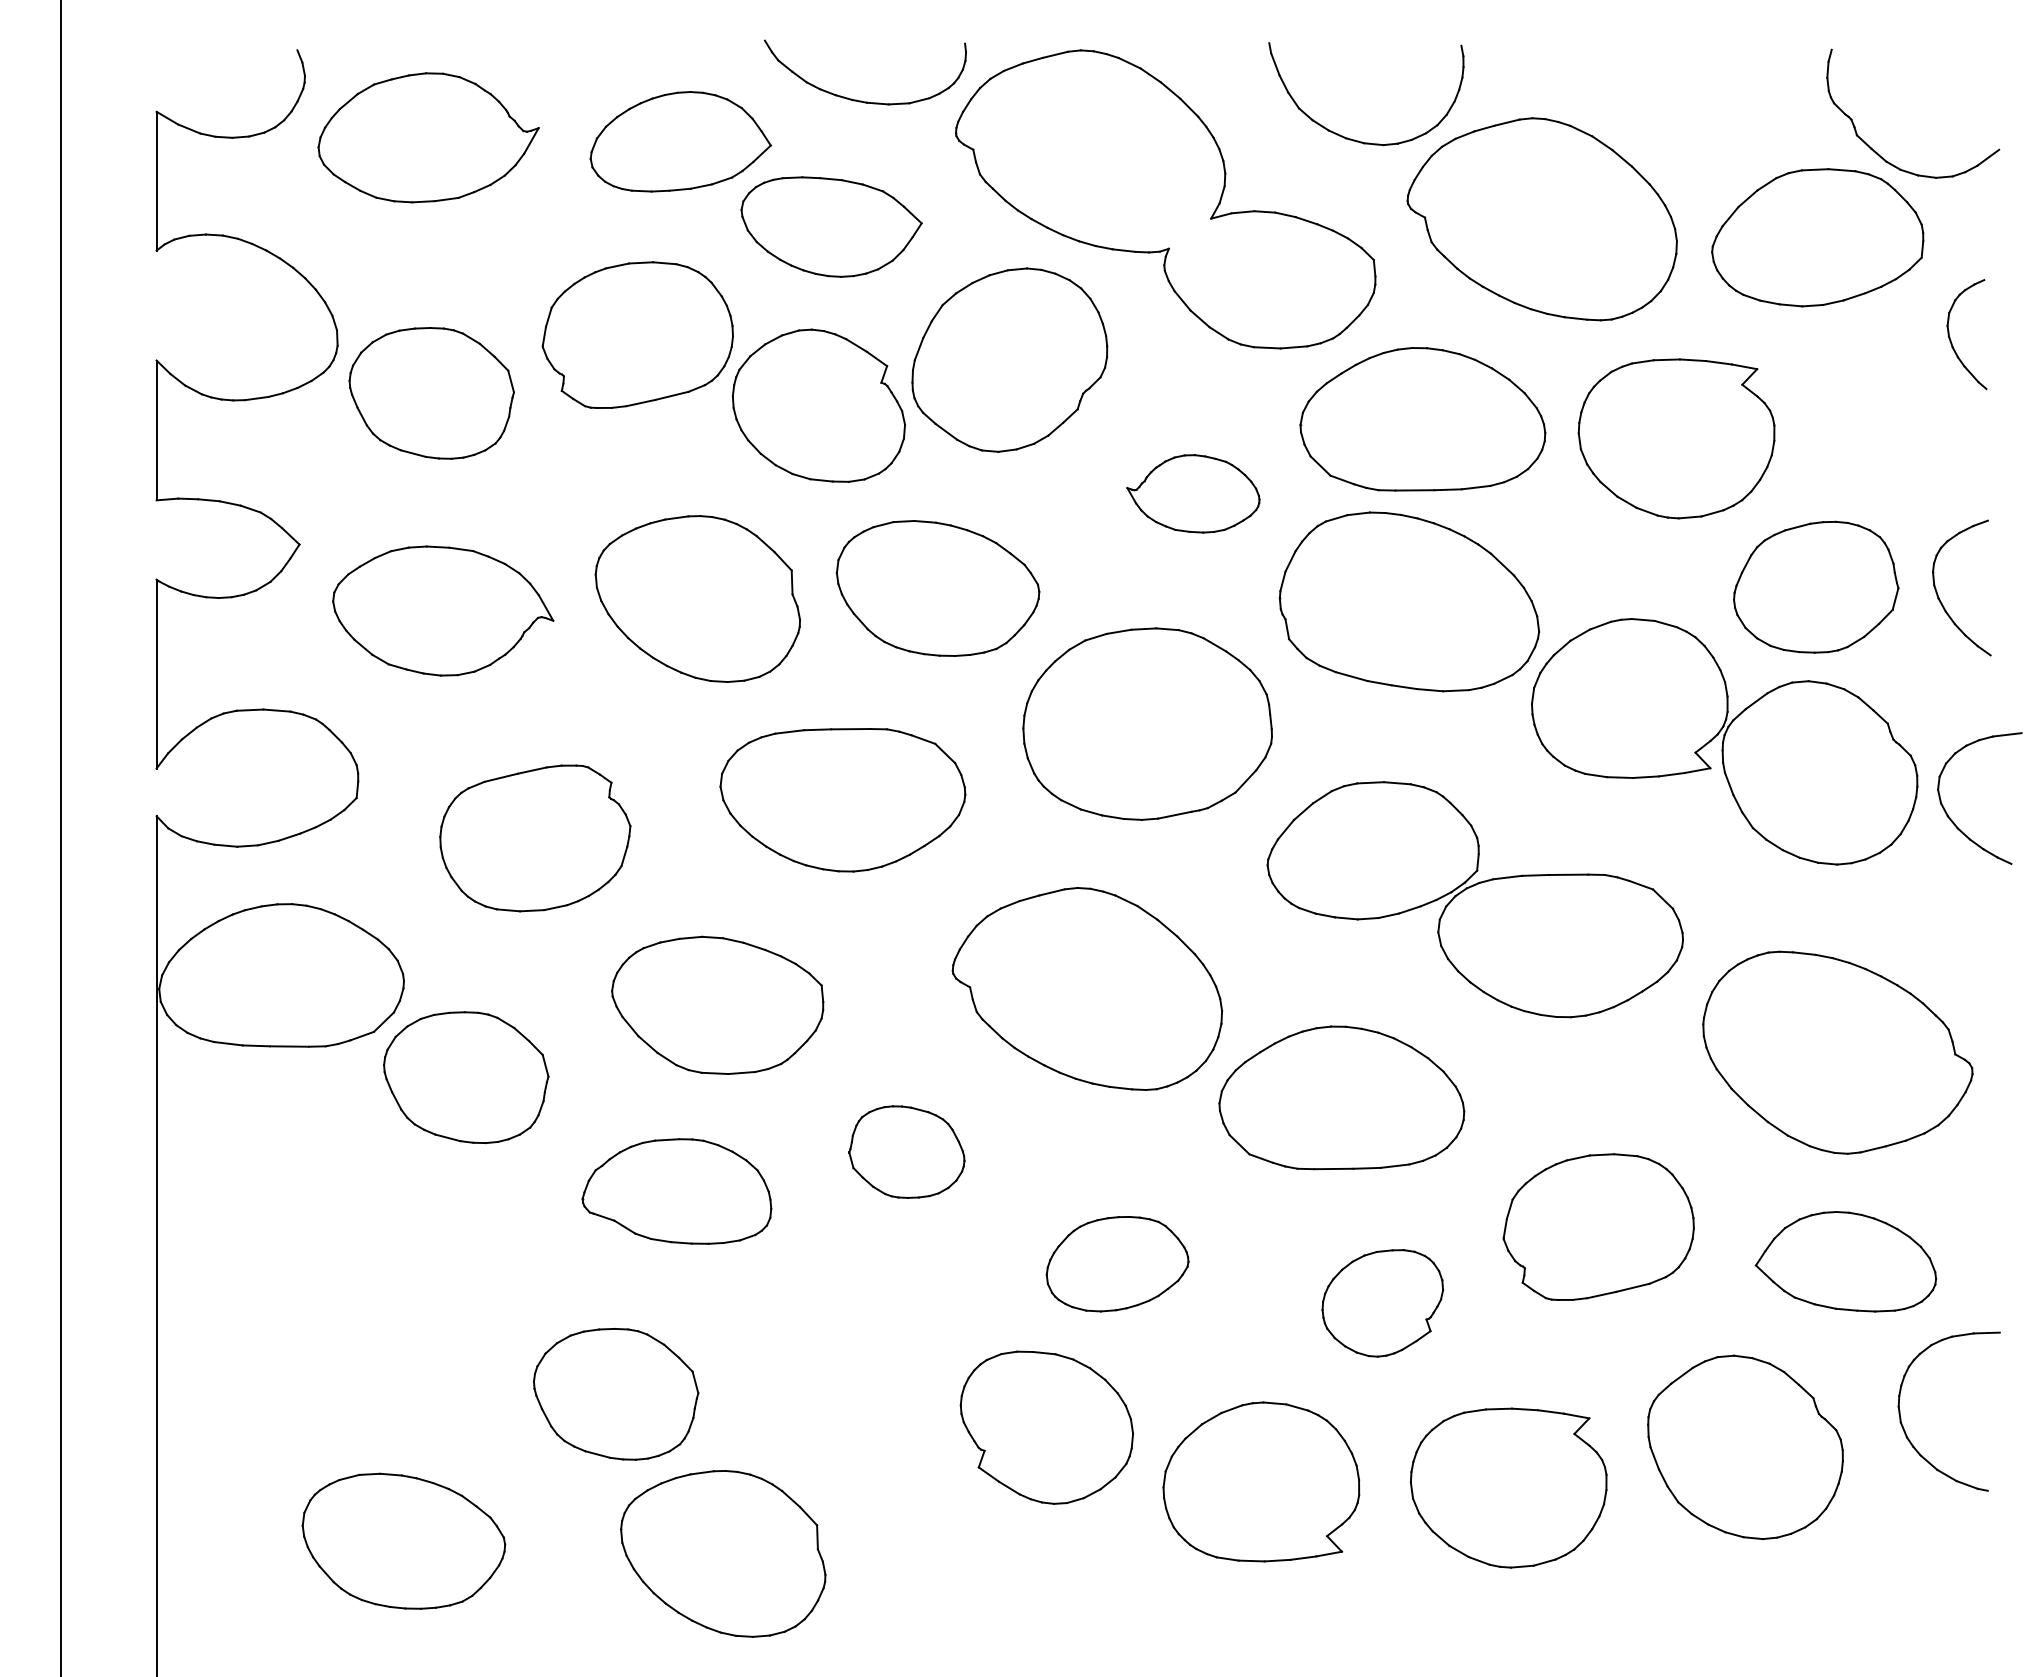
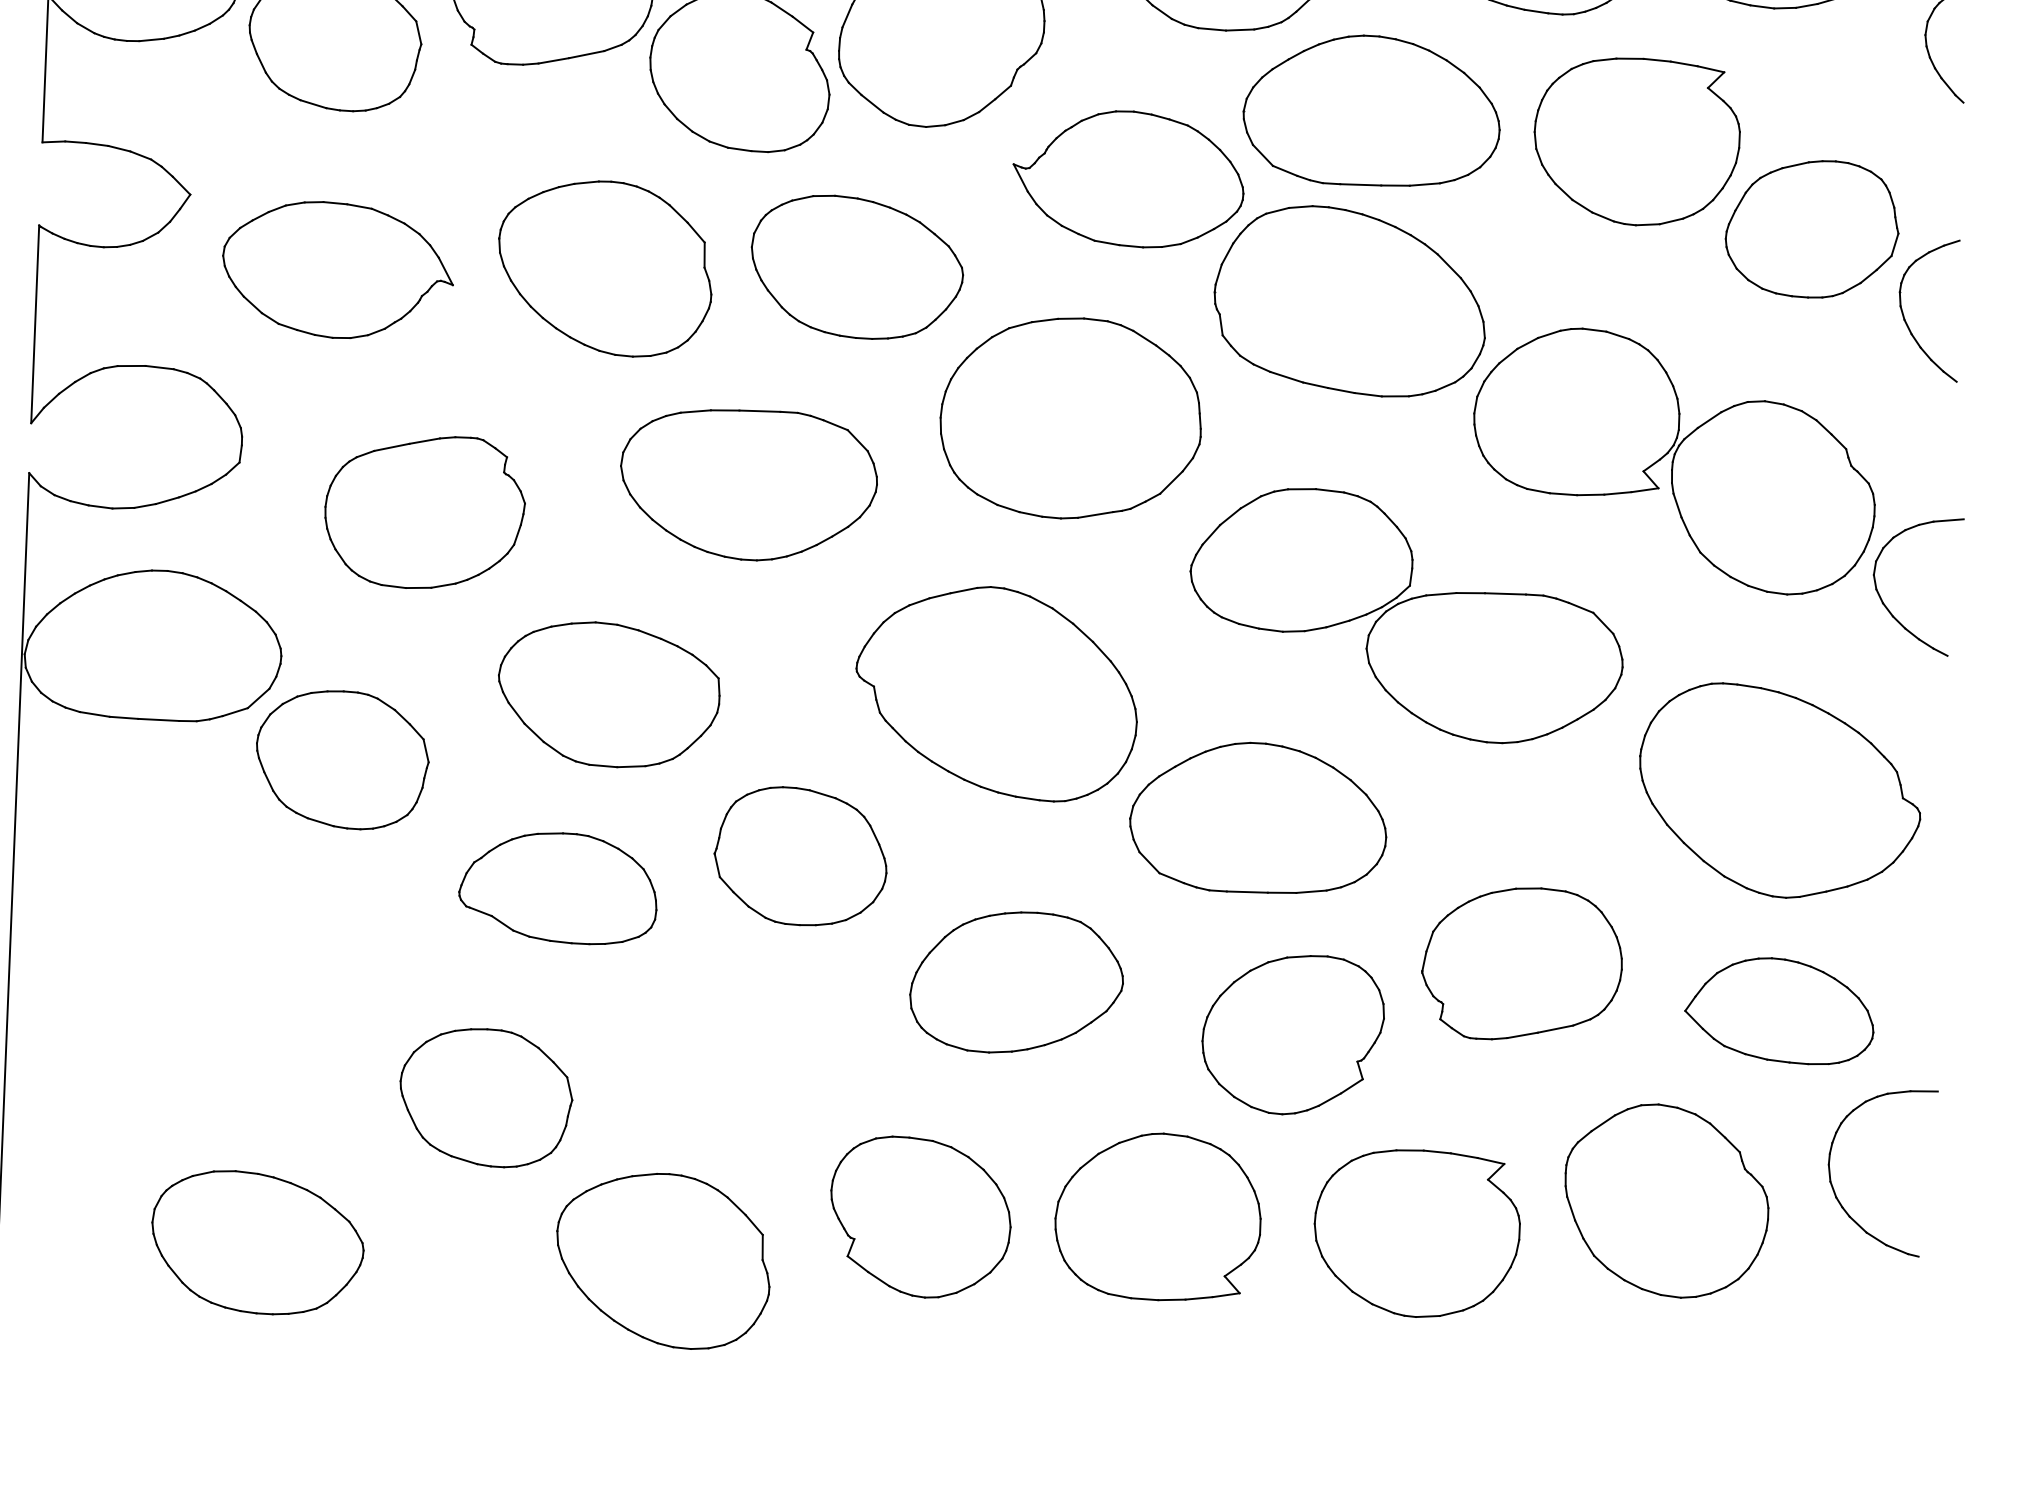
part: (1193, 493) -> (1128, 178), size x1.67
part: (1816, 586) -> (1812, 228), moved
part: (1954, 822) -> (1889, 610), moved
part: (906, 1151) -> (800, 855), size x1.43
part: (1117, 1263) -> (1016, 981), size x1.43
part: (1382, 1303) -> (1292, 1035), size x1.43
part: (1046, 1427) -> (920, 1217), moved
part: (723, 1553) -> (663, 1260), moved

